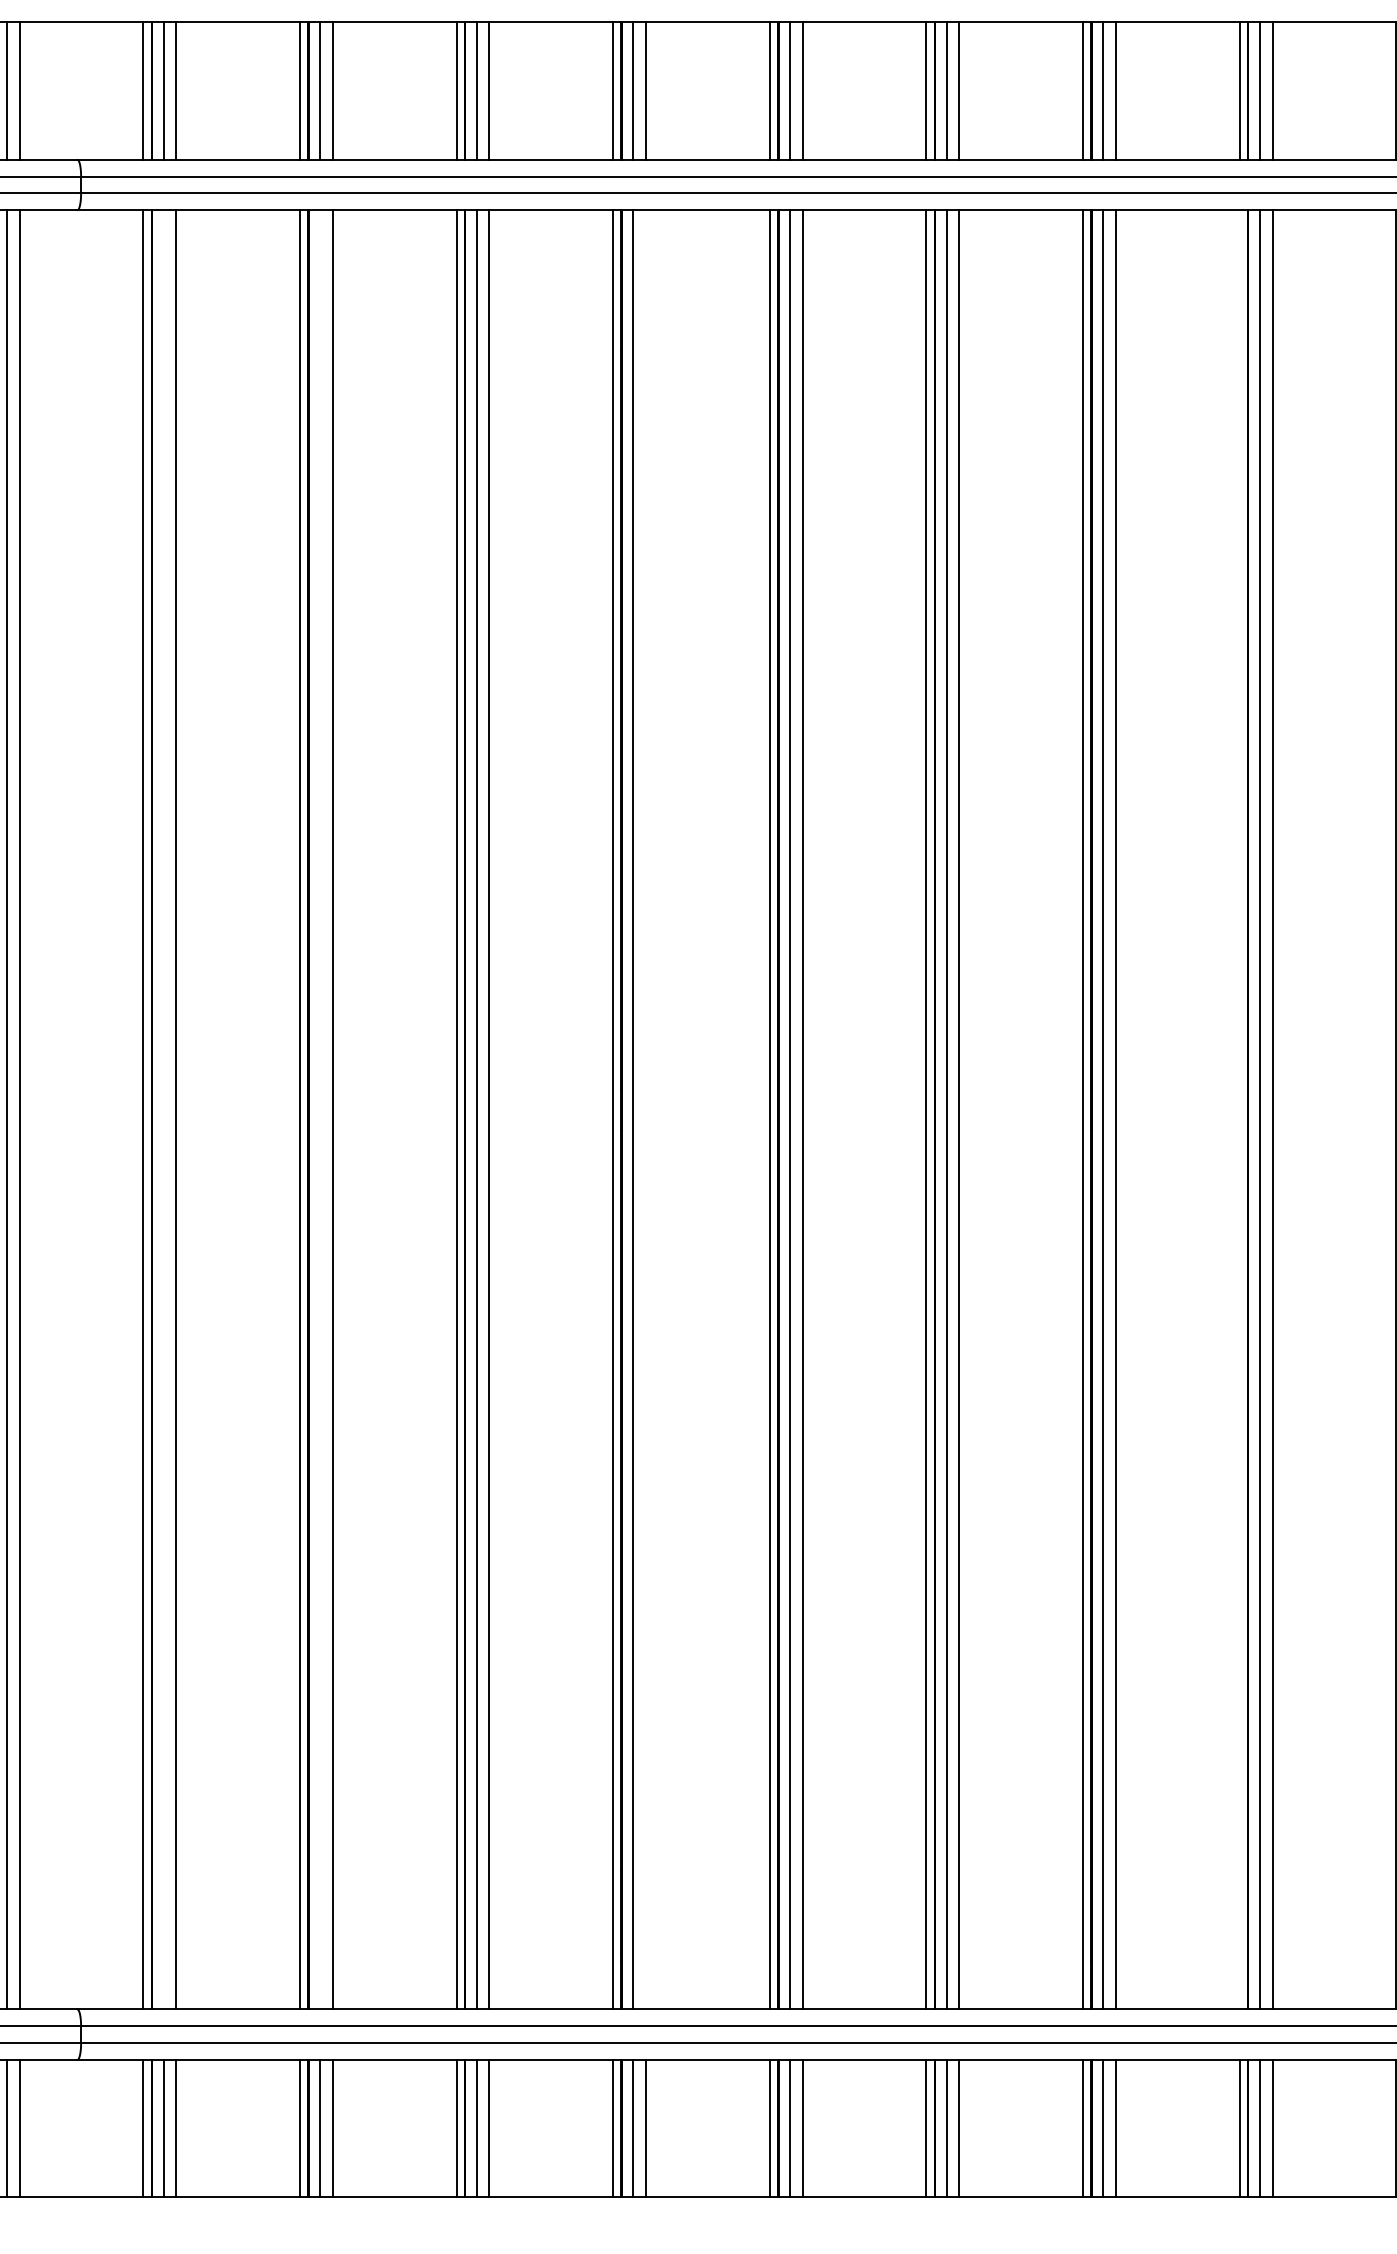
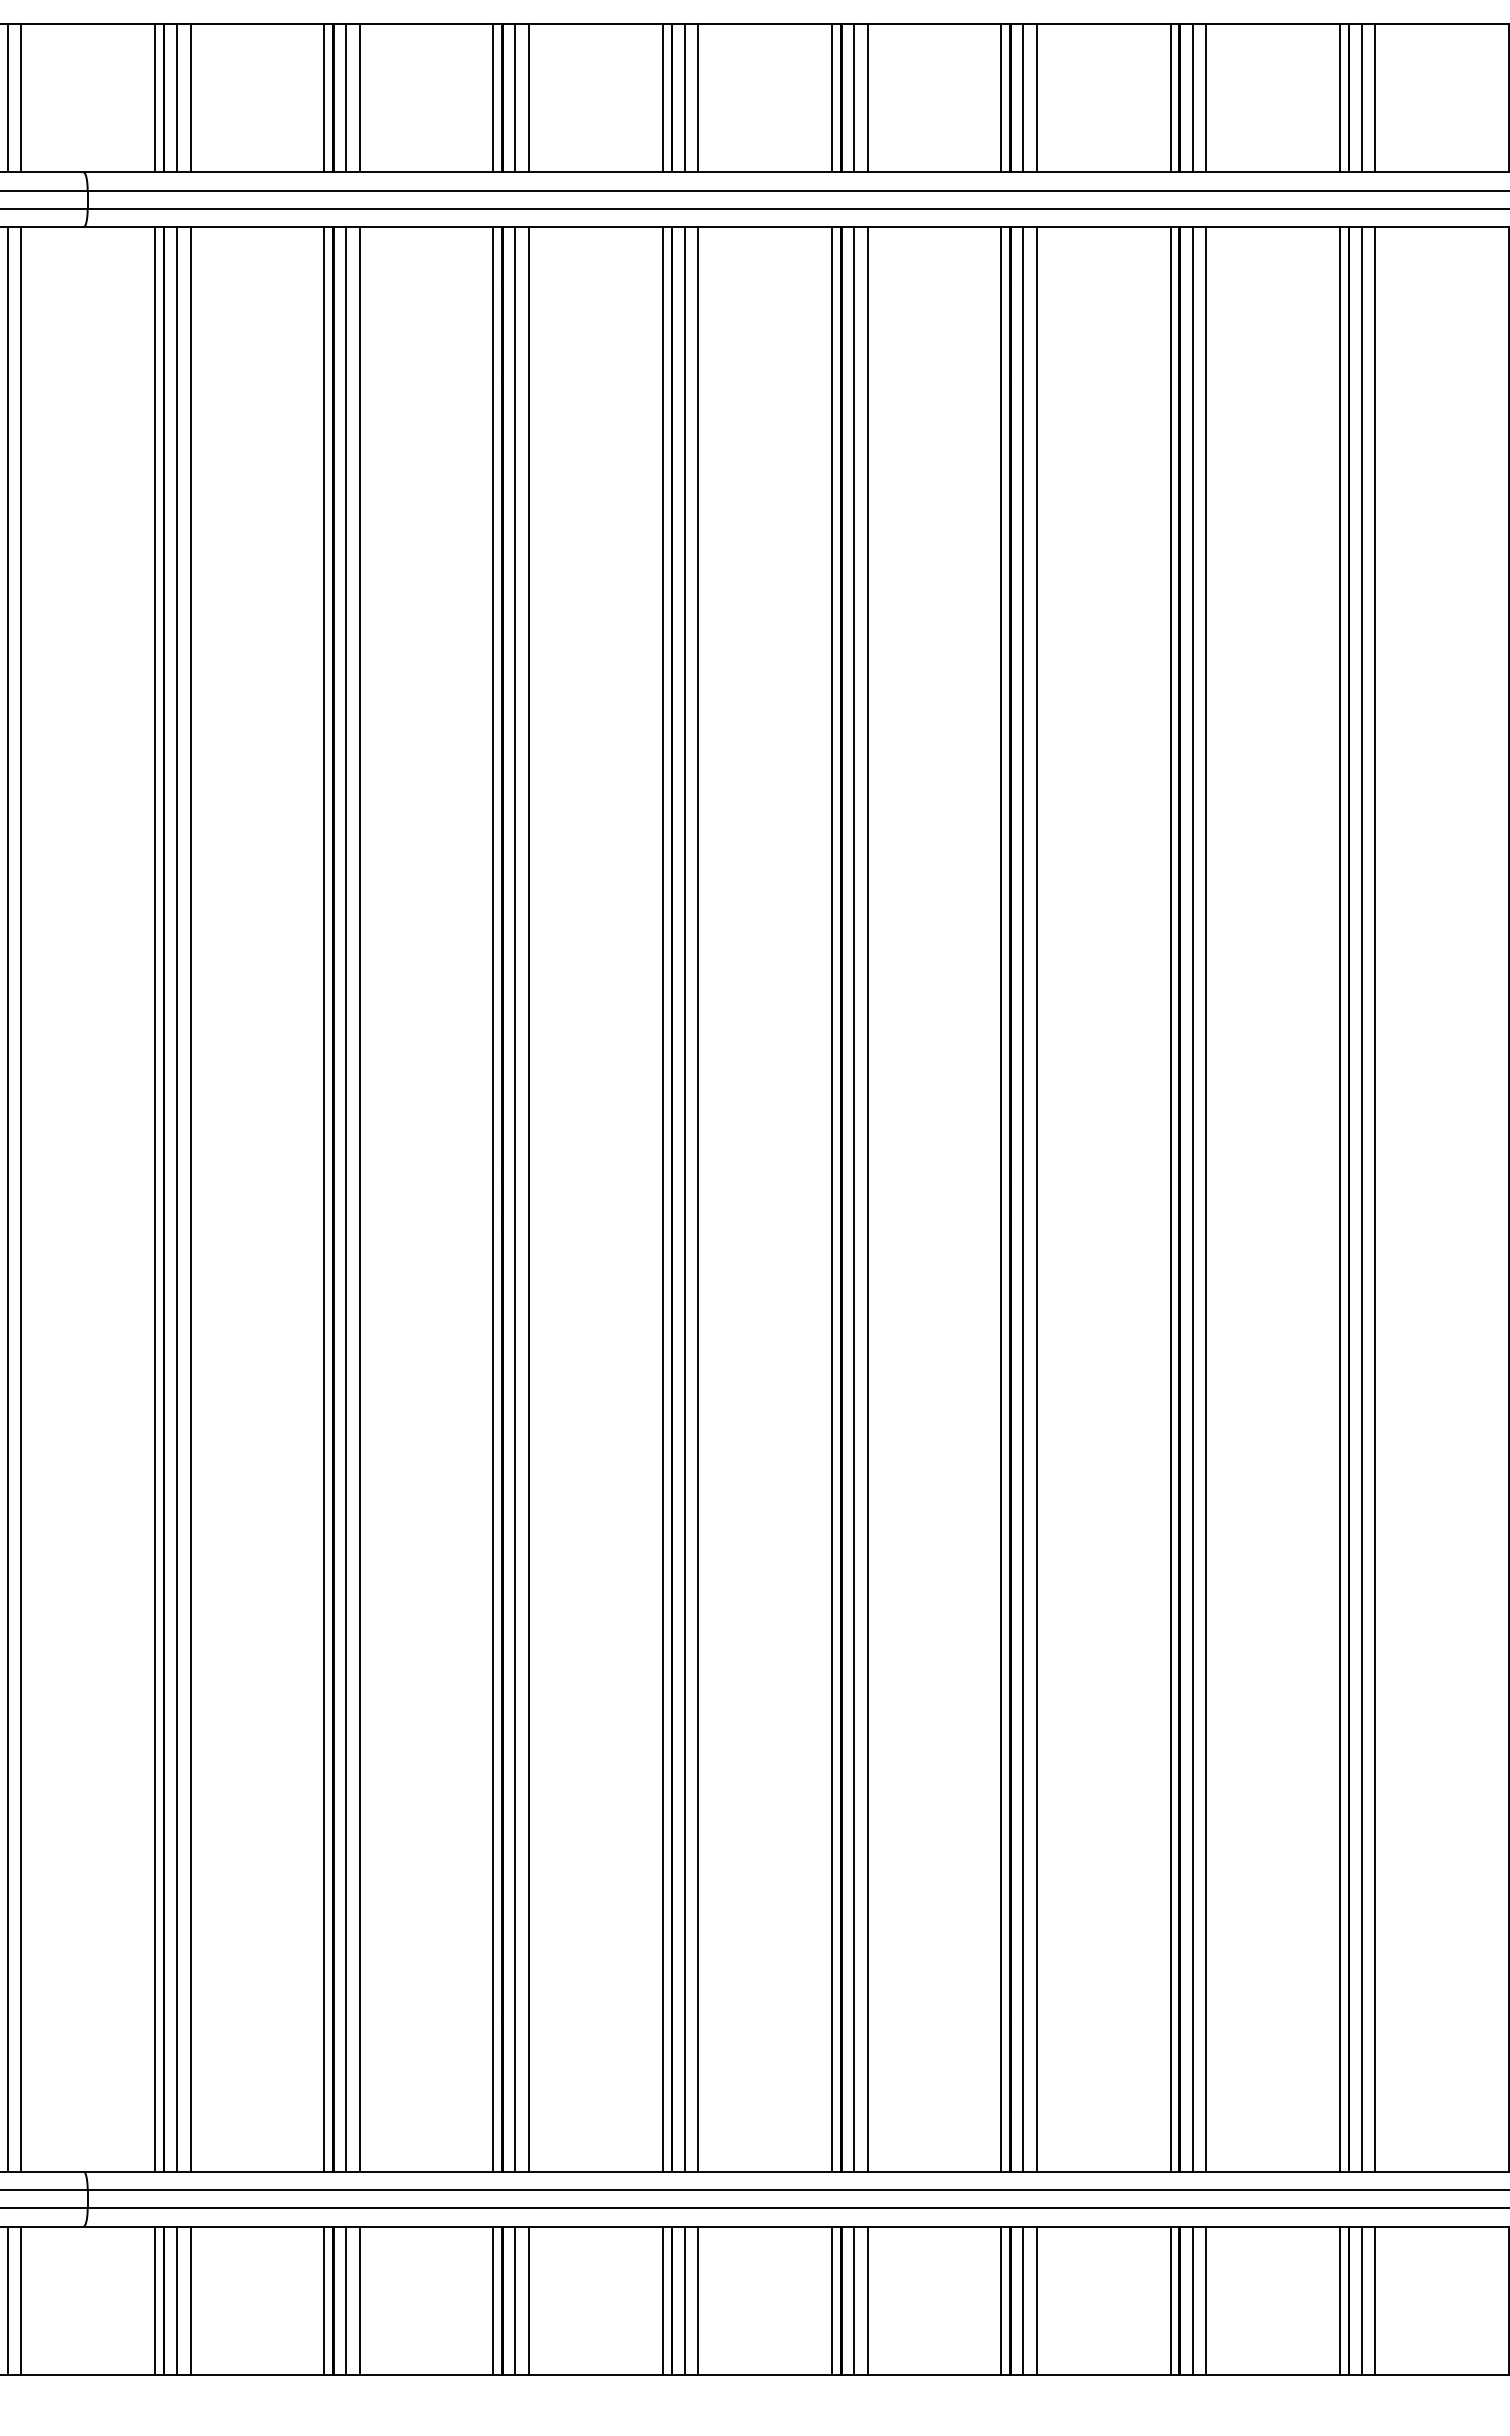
line: (163, 1109) -> (176, 1199), added
line: (320, 1109) -> (346, 1199), added
line: (646, 1109) -> (698, 1199), added
line: (1239, 1109) -> (1339, 1199), added

